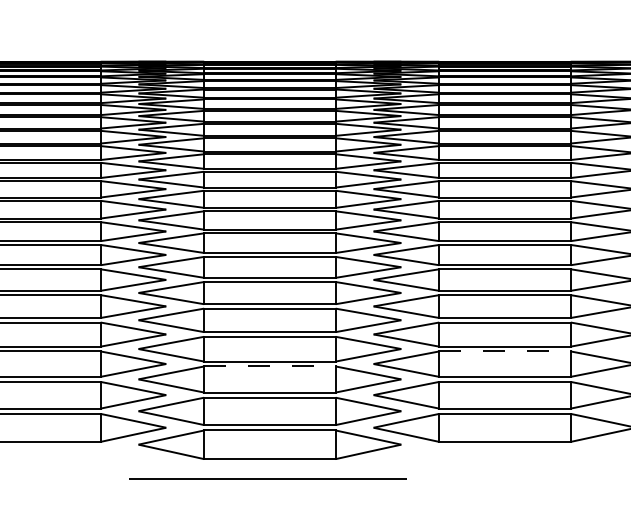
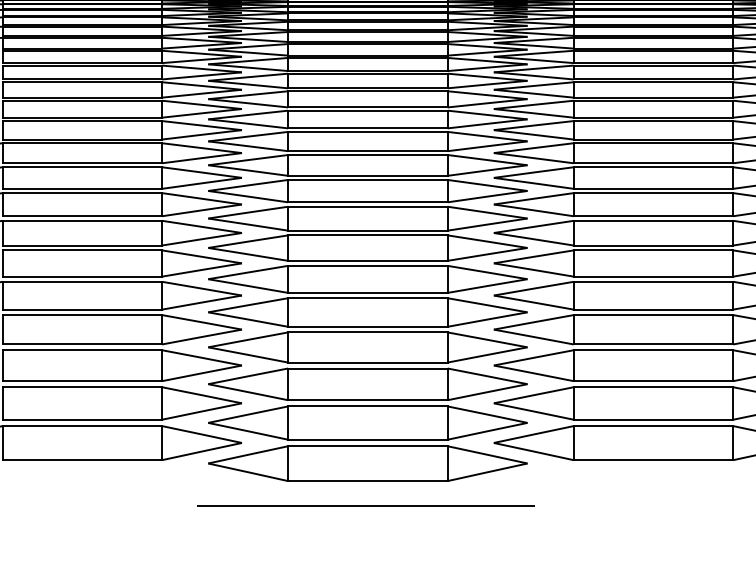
line: (504, 351) -> (652, 350), dashed -> solid
line: (269, 366) -> (367, 368), dashed -> solid

